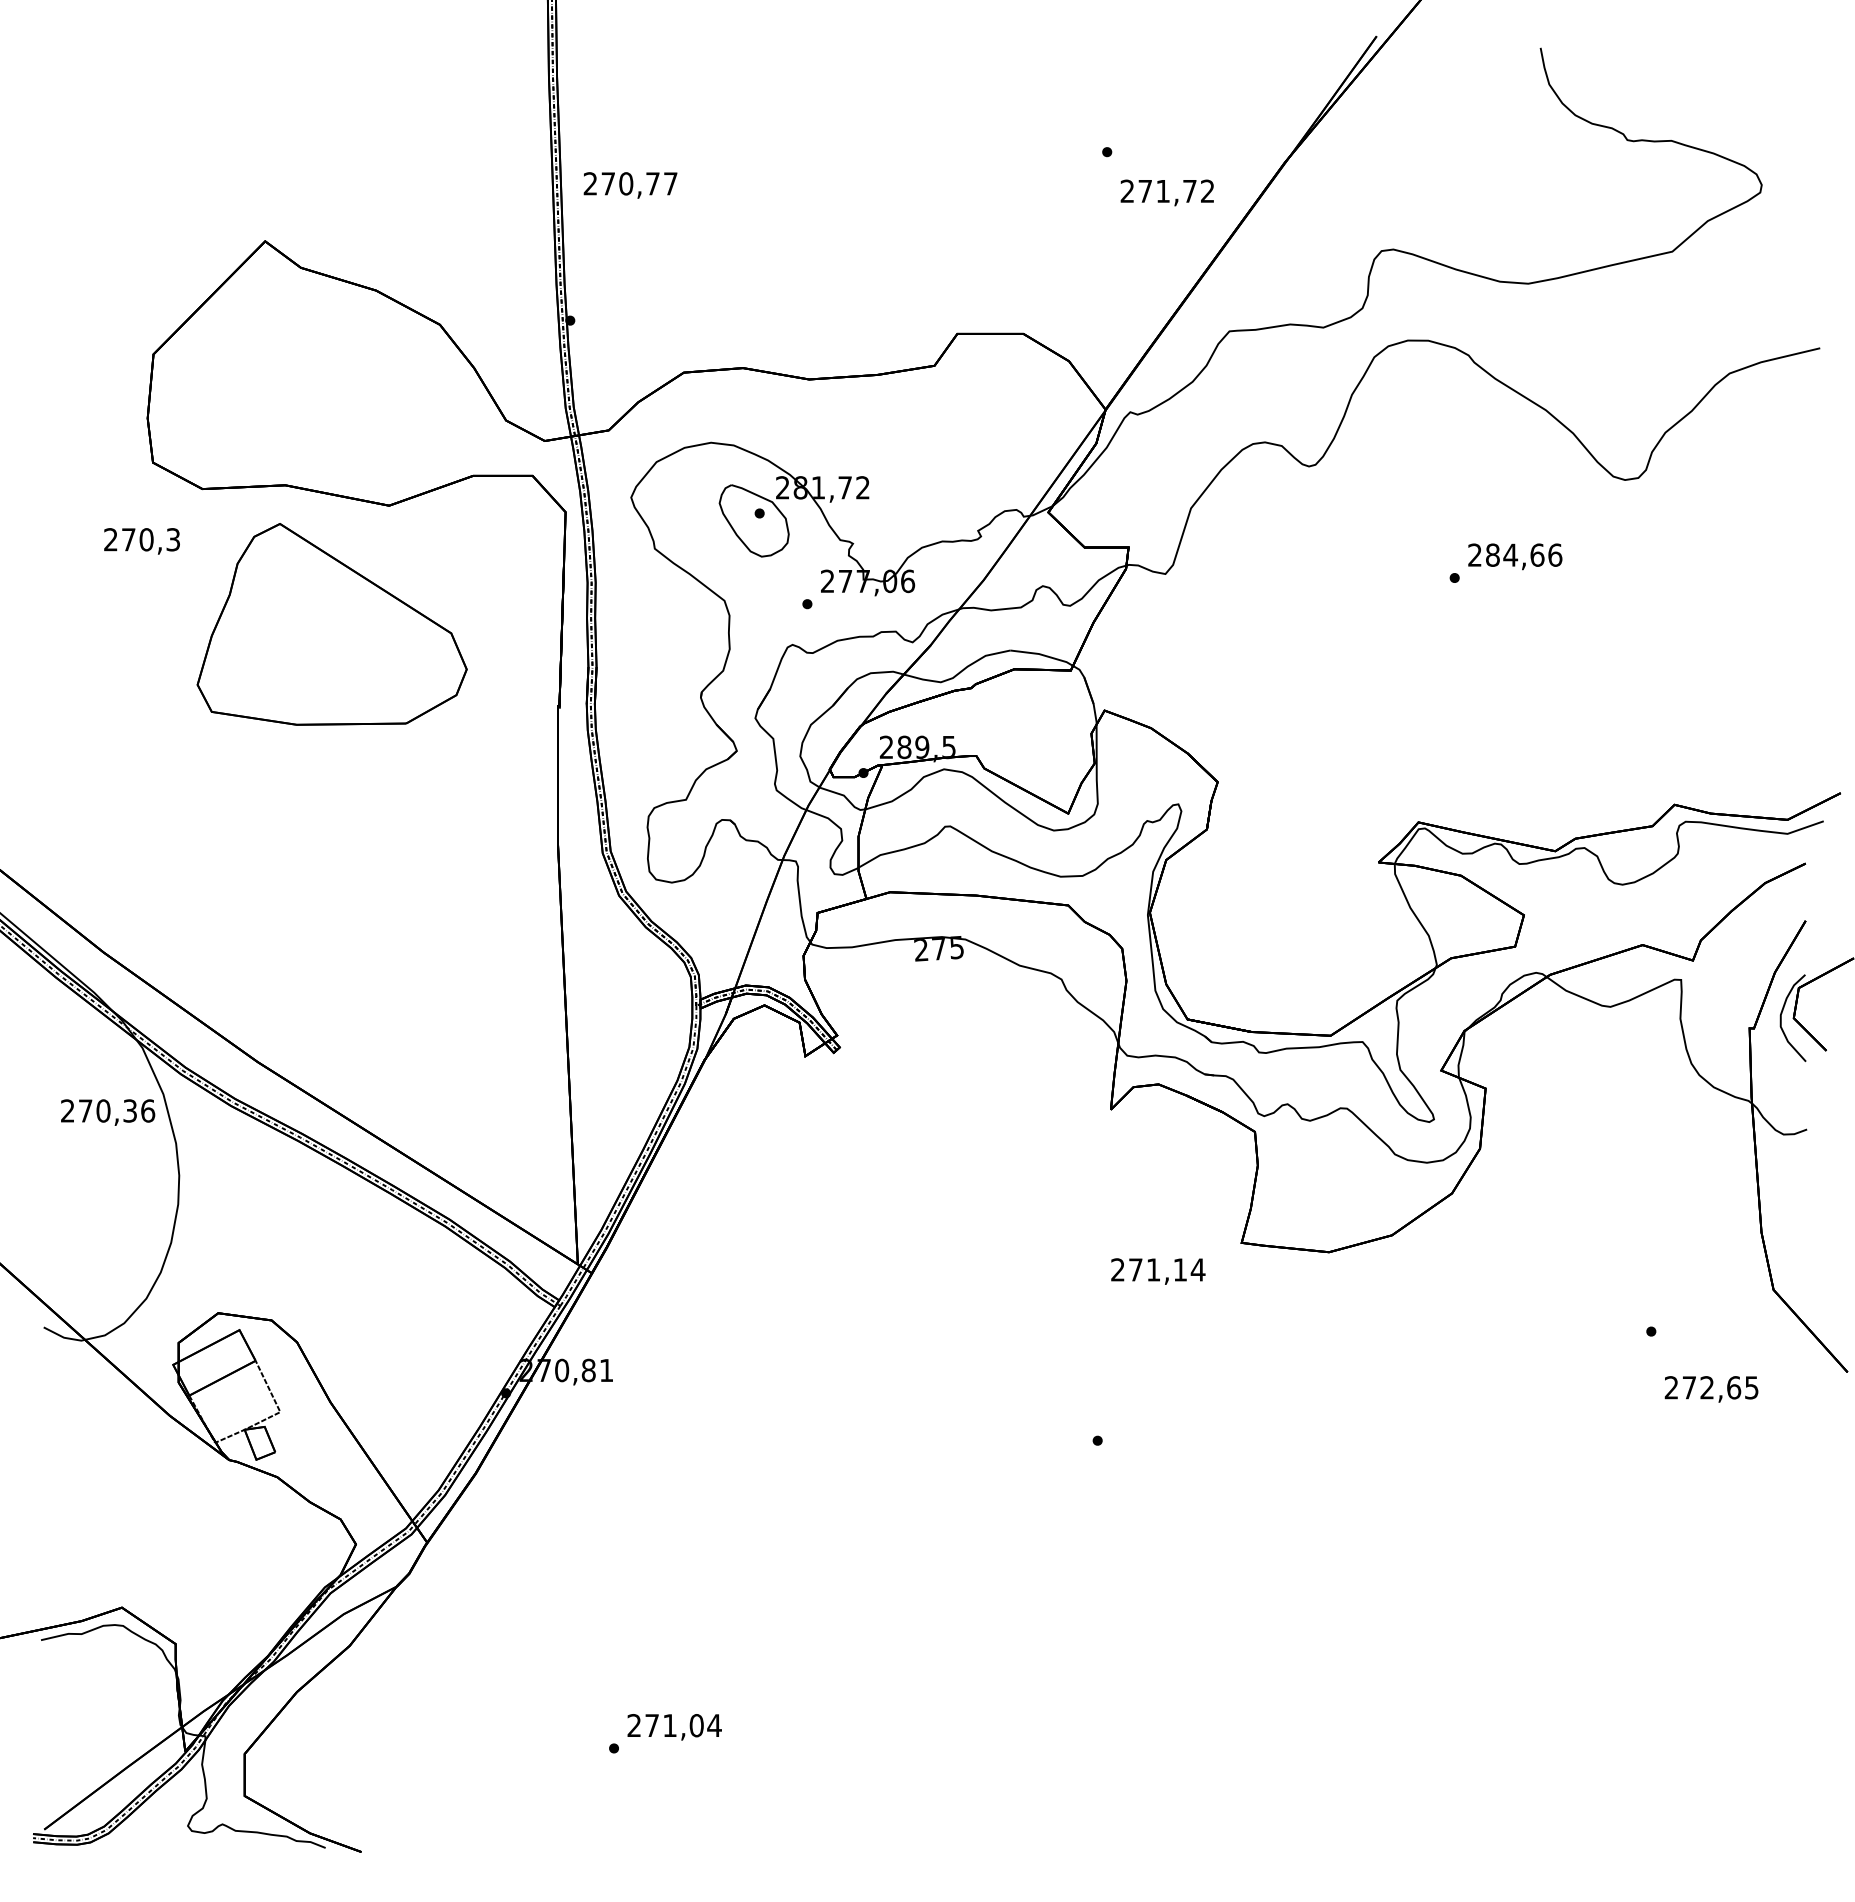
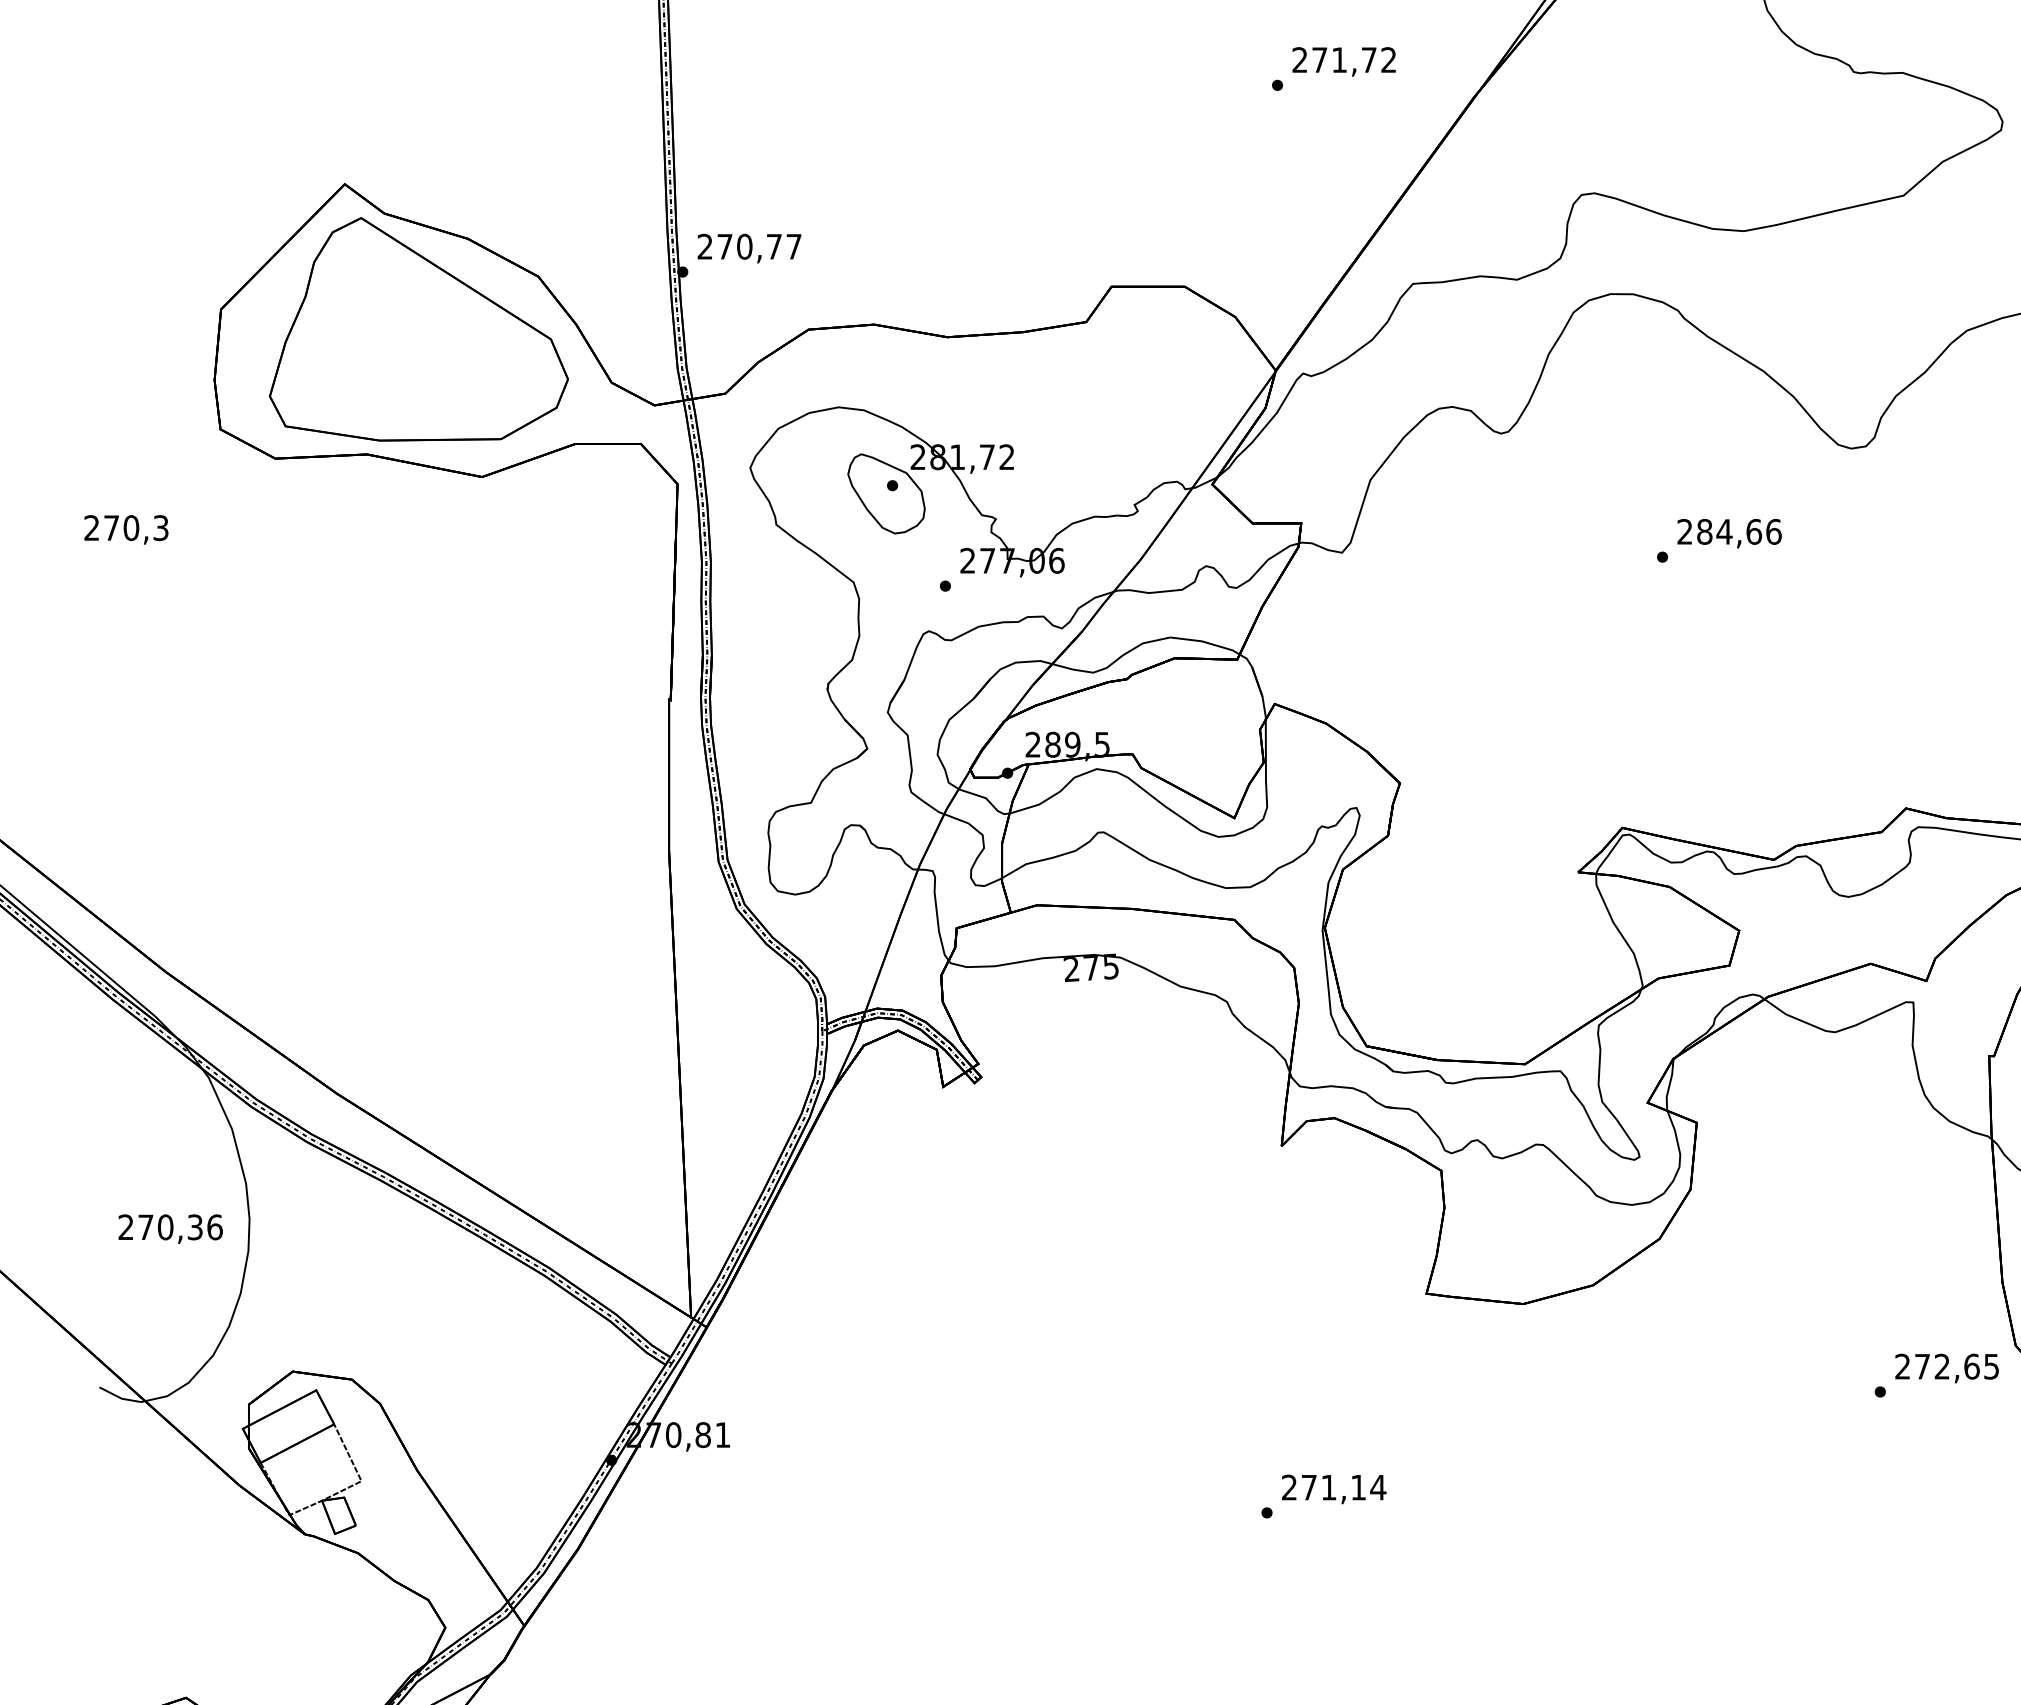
text: (630, 185) -> (749, 248), moved
text: (1166, 192) -> (1343, 61), moved
text: (141, 541) -> (125, 530), moved
part: (331, 624) -> (418, 329), moved
text: (108, 1112) -> (171, 1229), moved
text: (1158, 1271) -> (1334, 1489), moved
text: (1711, 1389) -> (1946, 1368), moved

